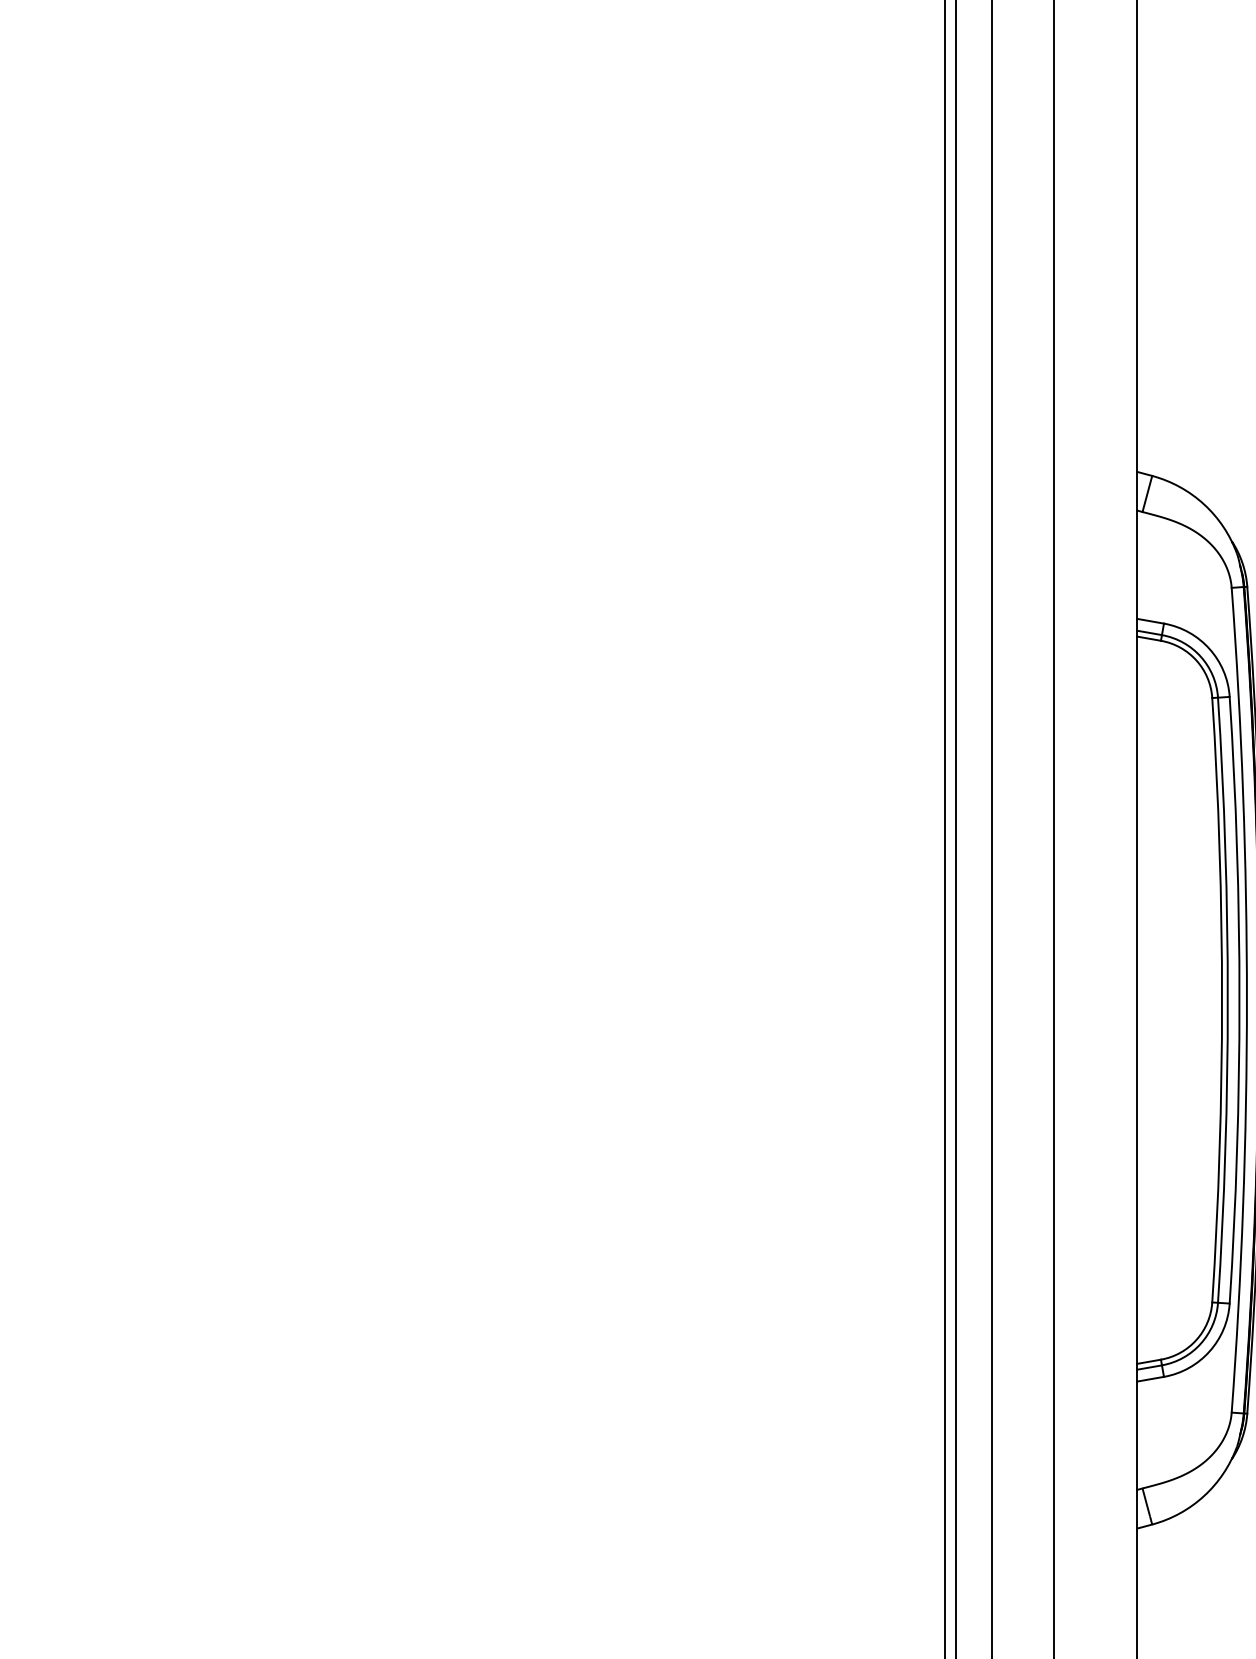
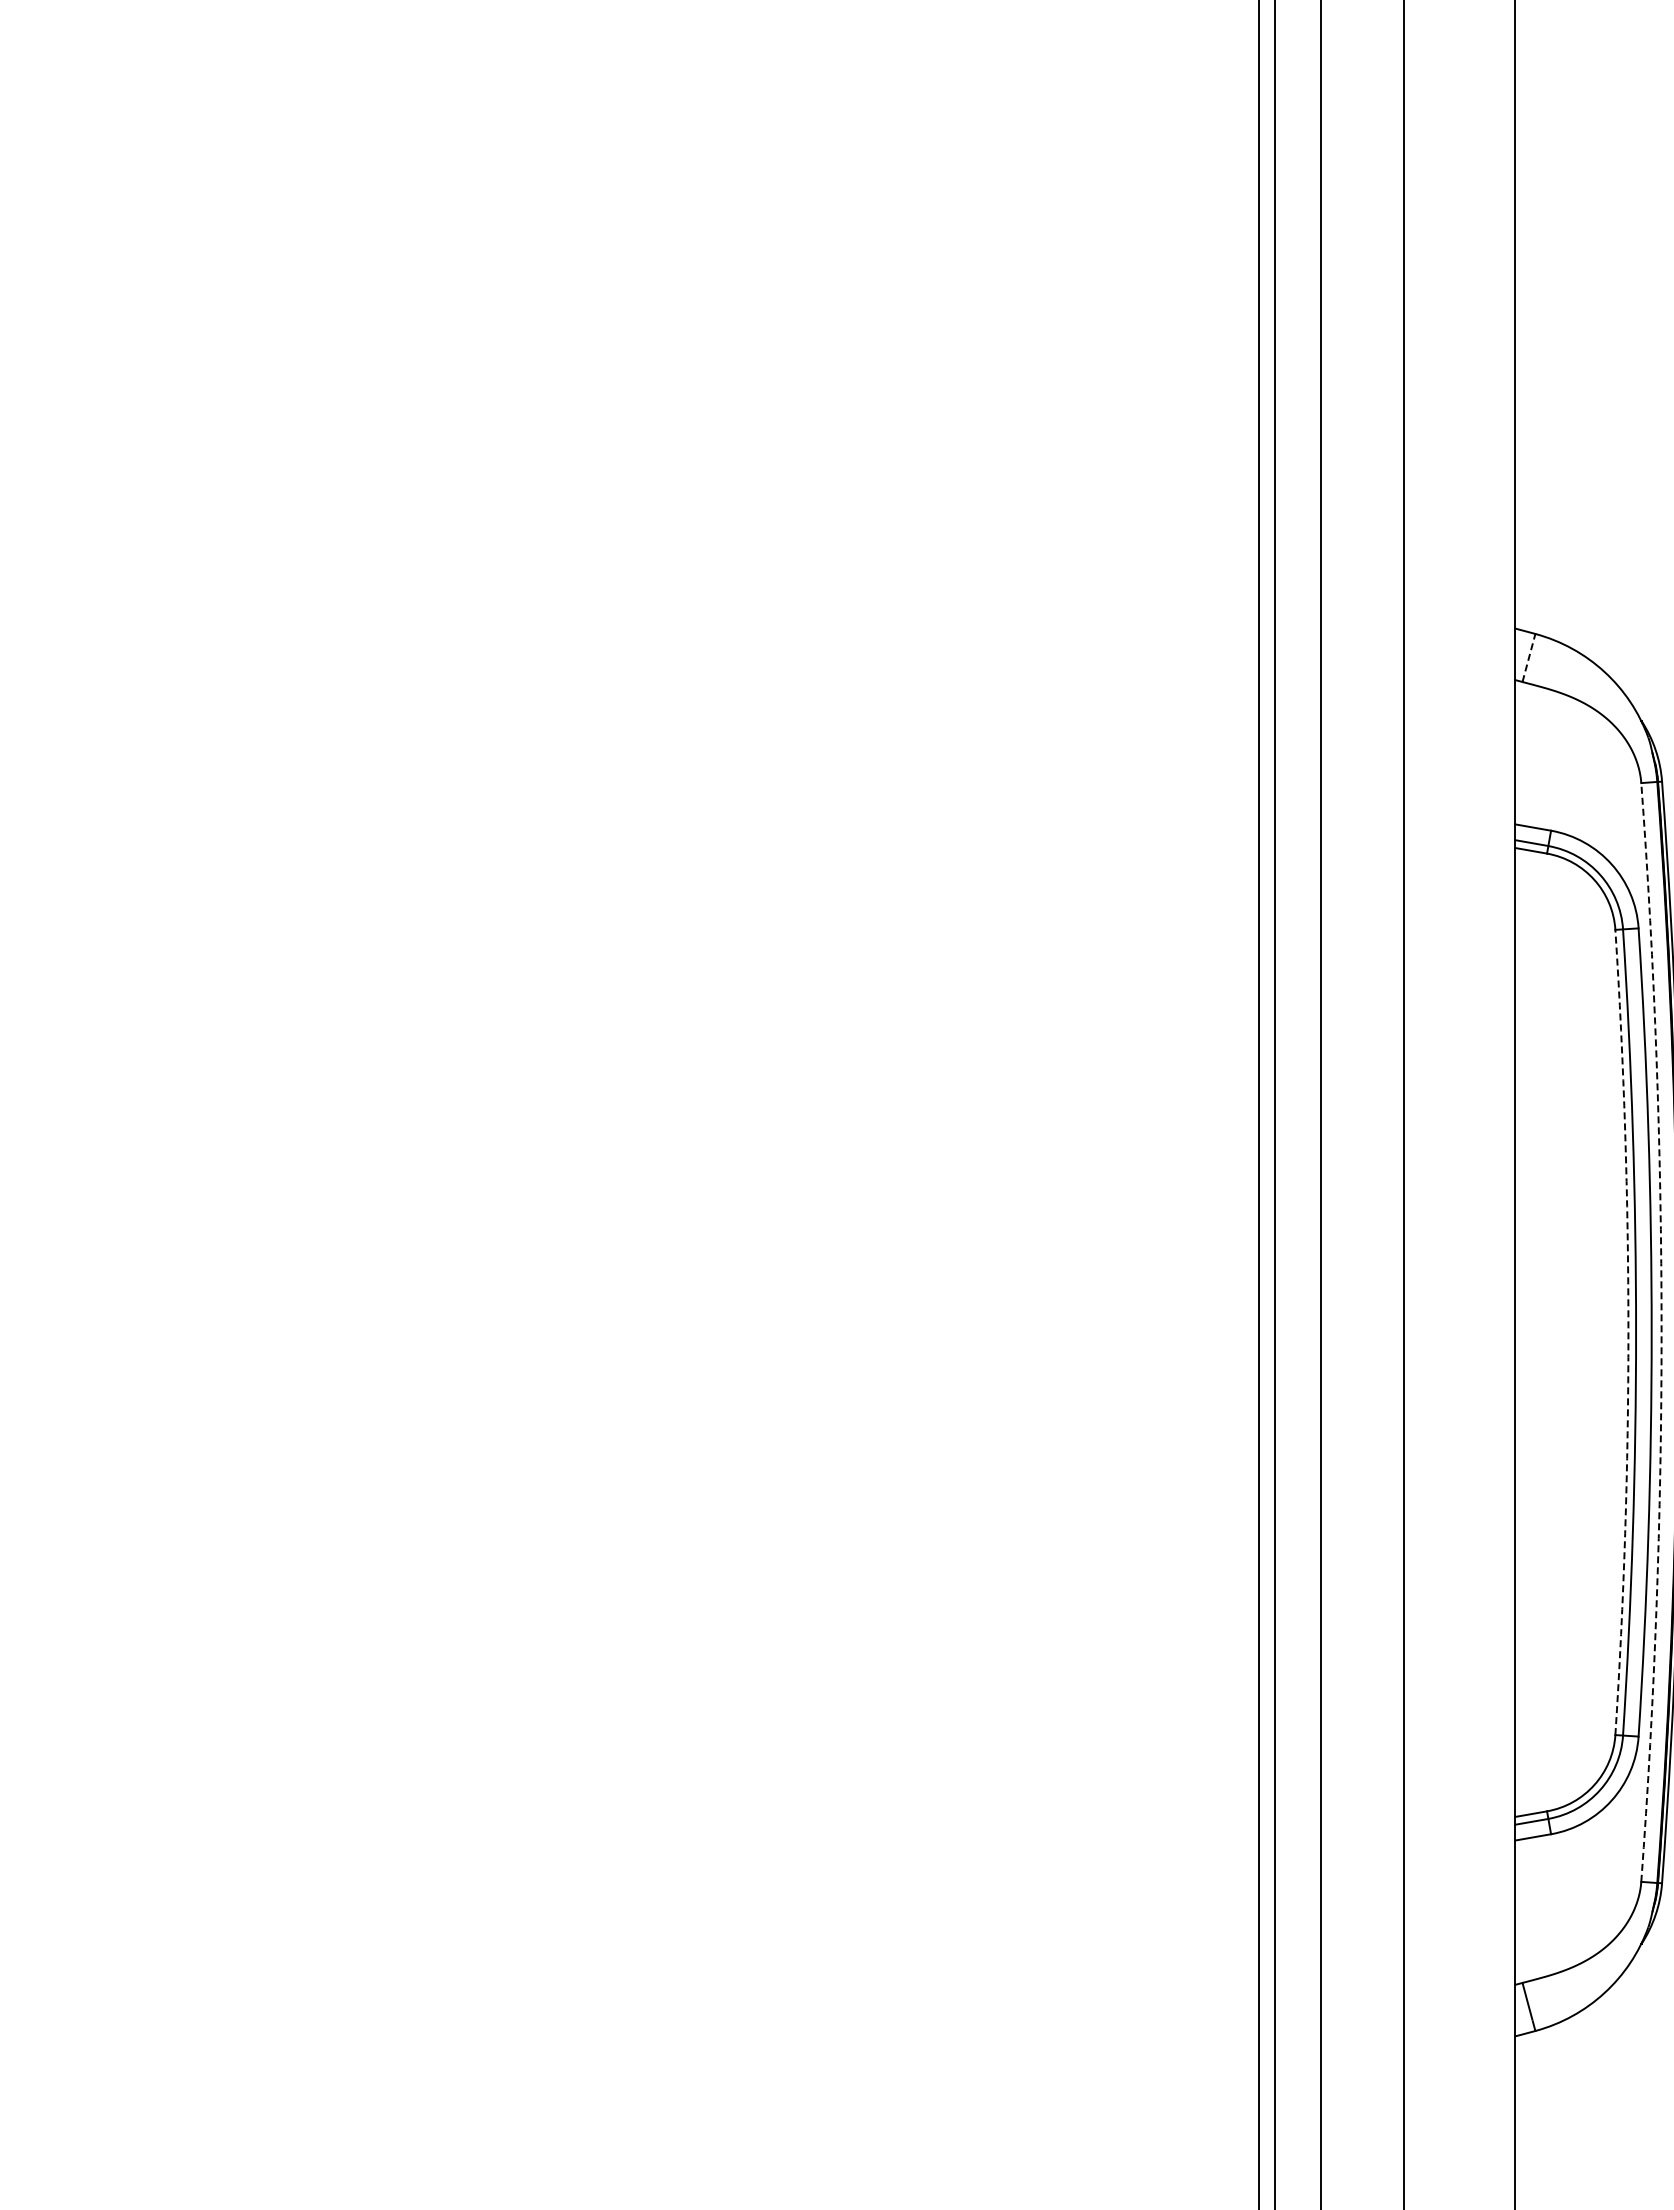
line: (1147, 493) -> (1528, 657), solid -> dashed
arc: (1222, 1000) -> (1628, 1332), solid -> dashed
arc: (1246, 1000) -> (1661, 1332), solid -> dashed

